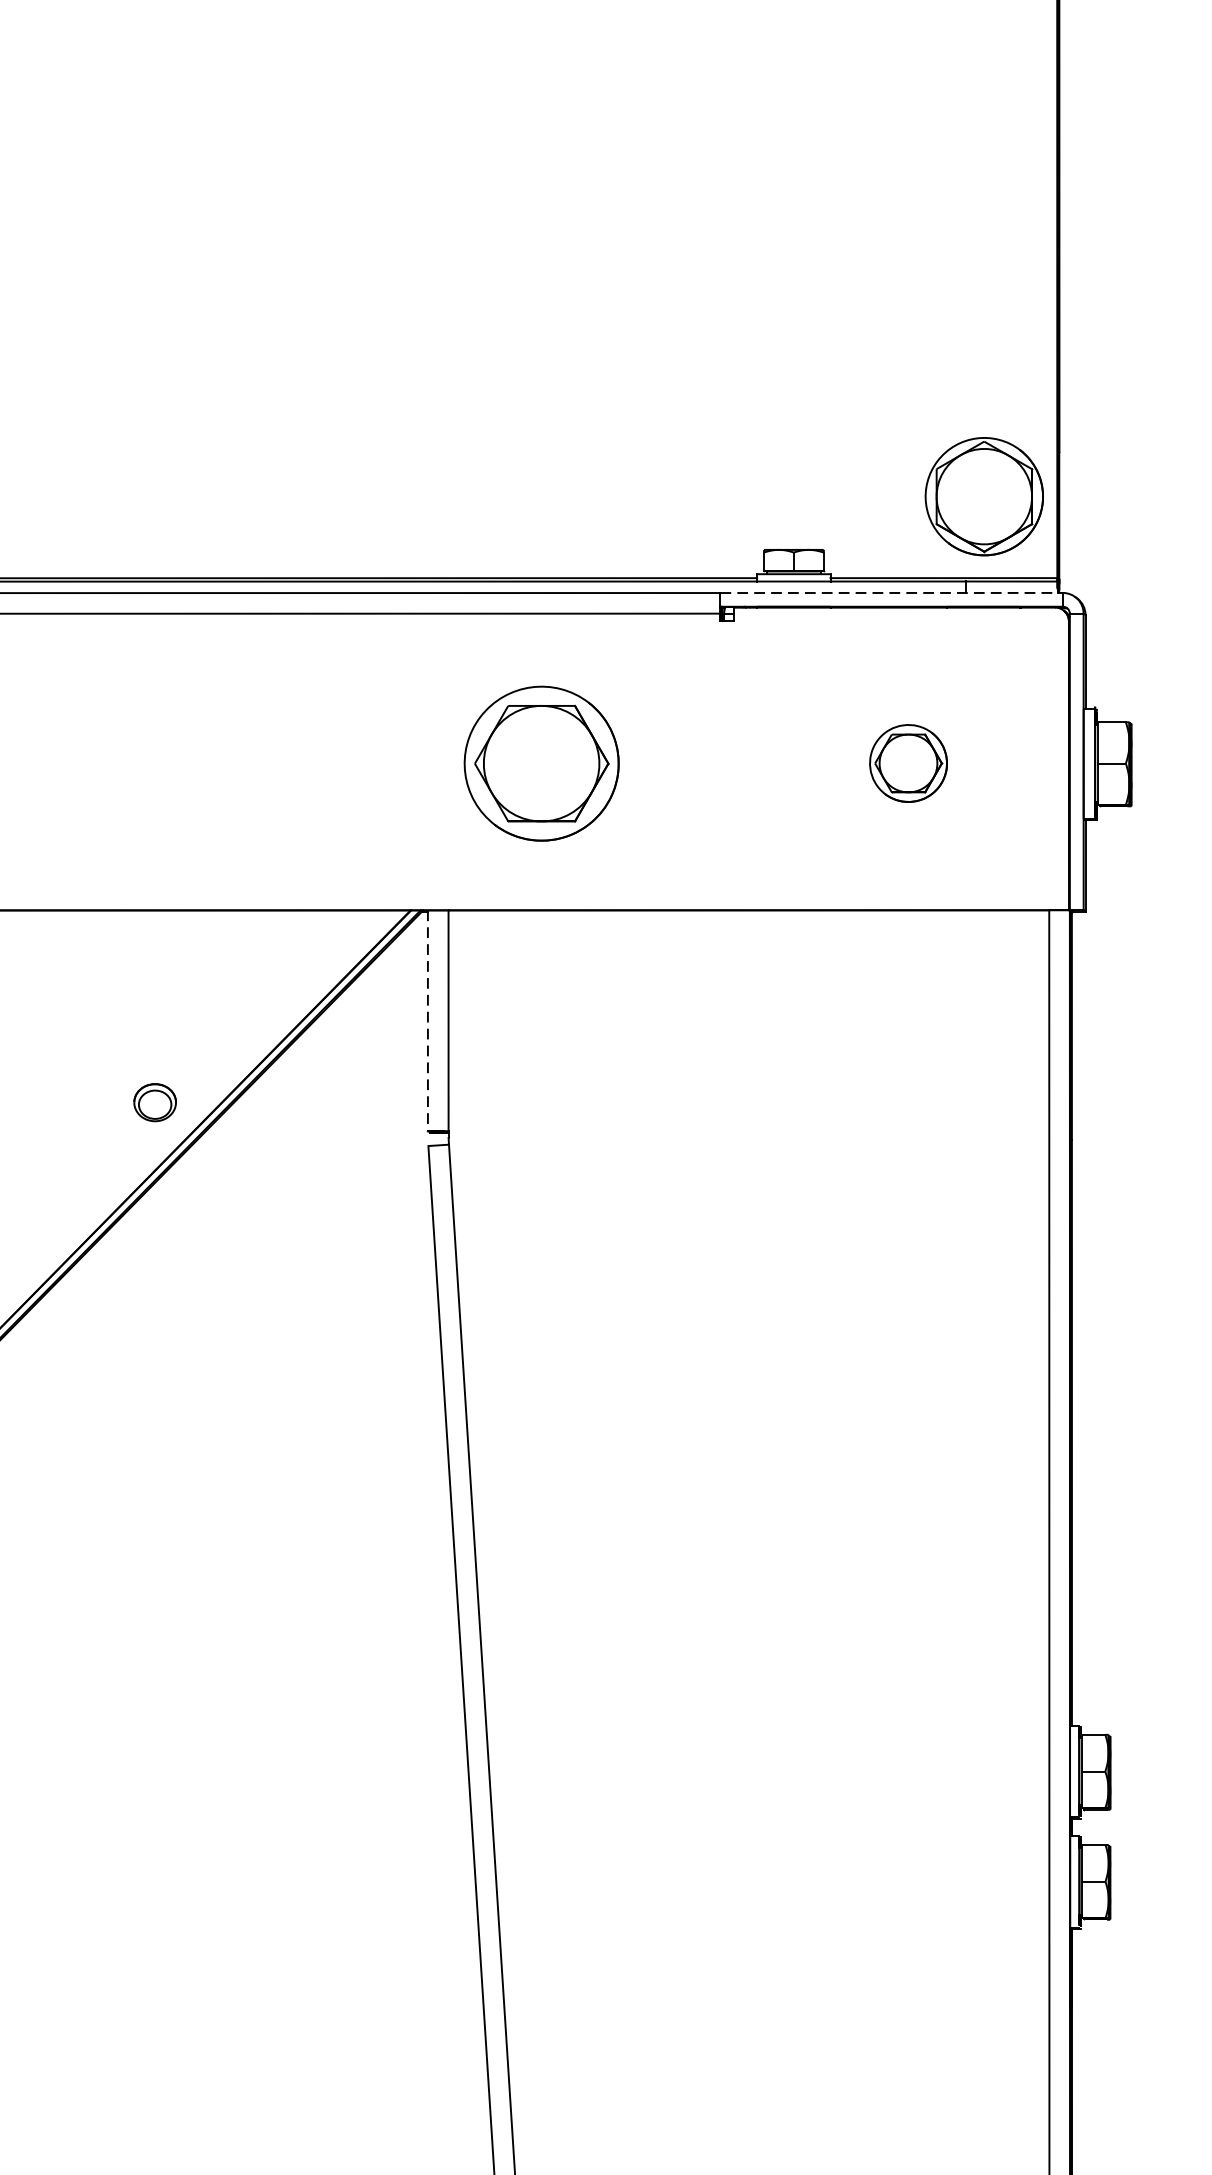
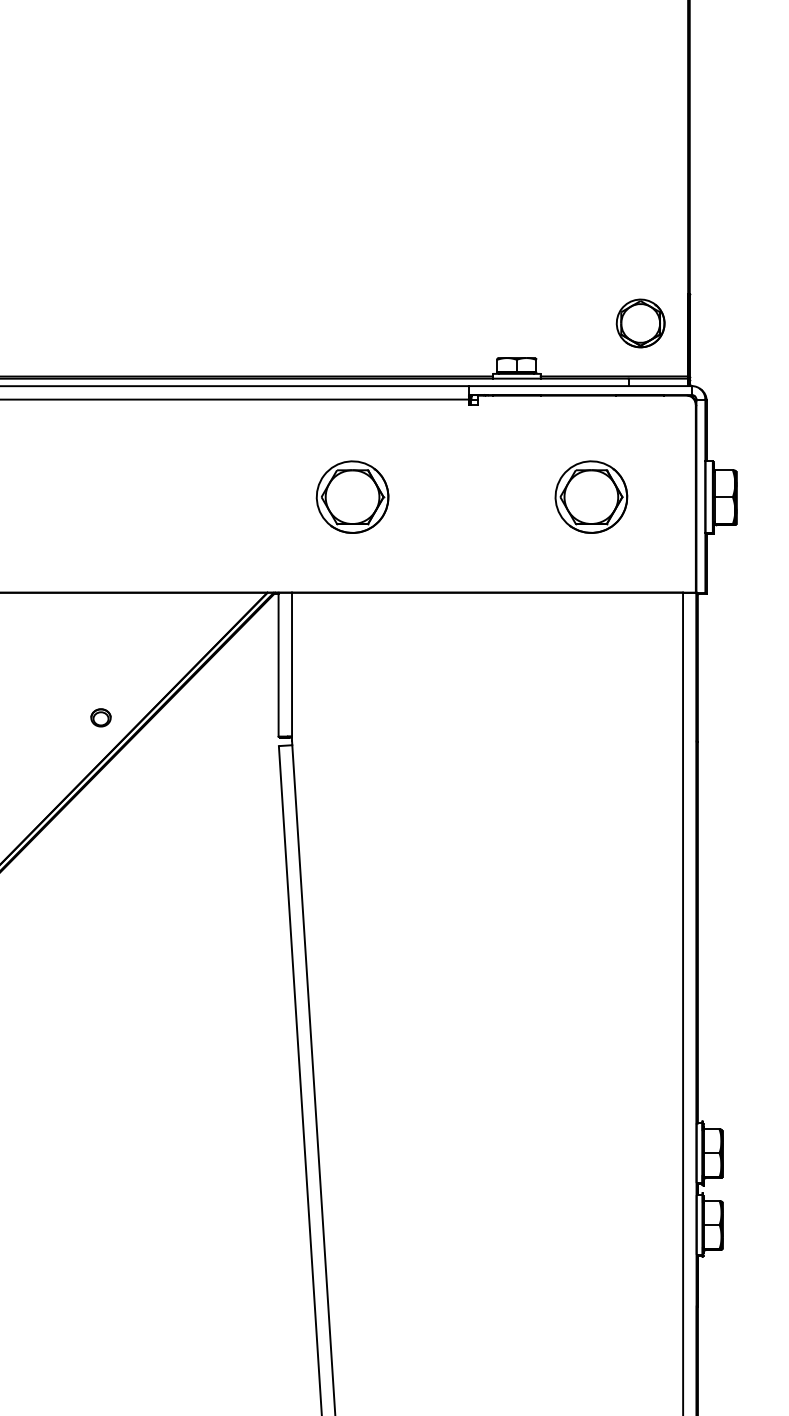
part: (983, 496) -> (640, 323), size x0.62
line: (891, 593) -> (580, 386), dashed -> solid
part: (541, 762) -> (352, 496), size x0.71
part: (908, 762) -> (591, 496), size x1.43
line: (427, 1020) -> (278, 664), dashed -> solid
part: (154, 1102) -> (100, 717), size x0.71

